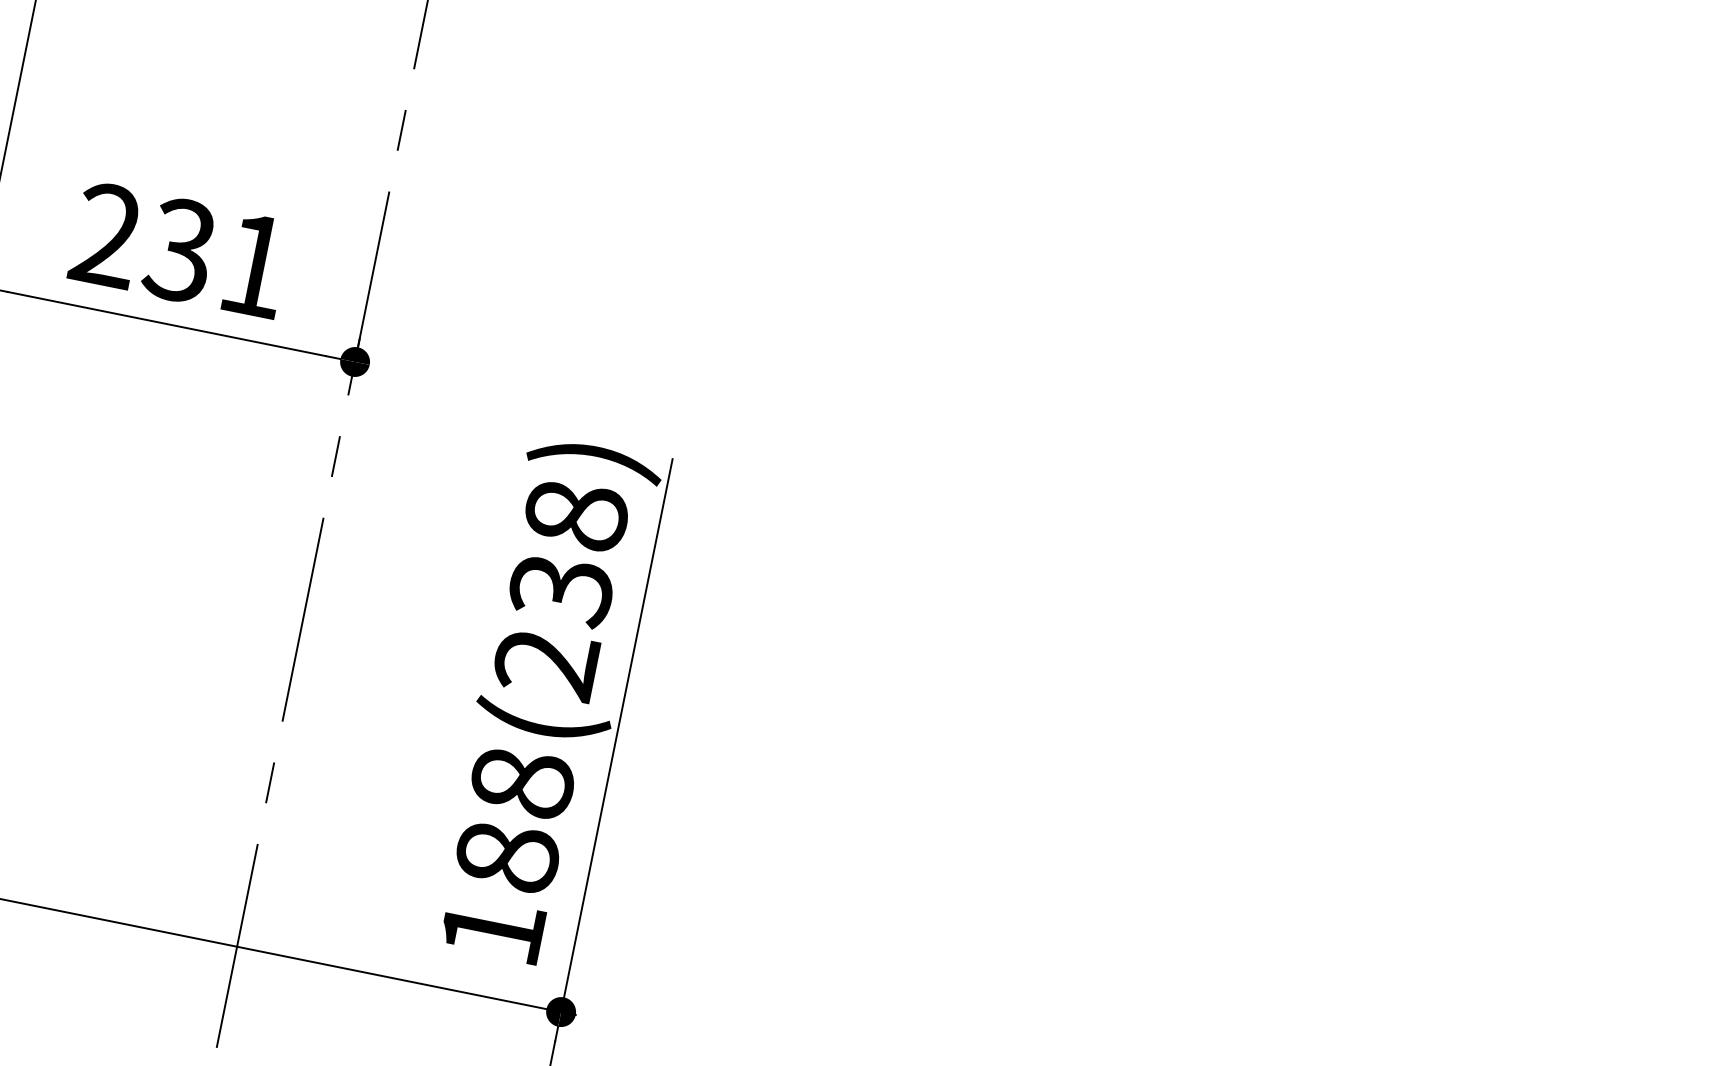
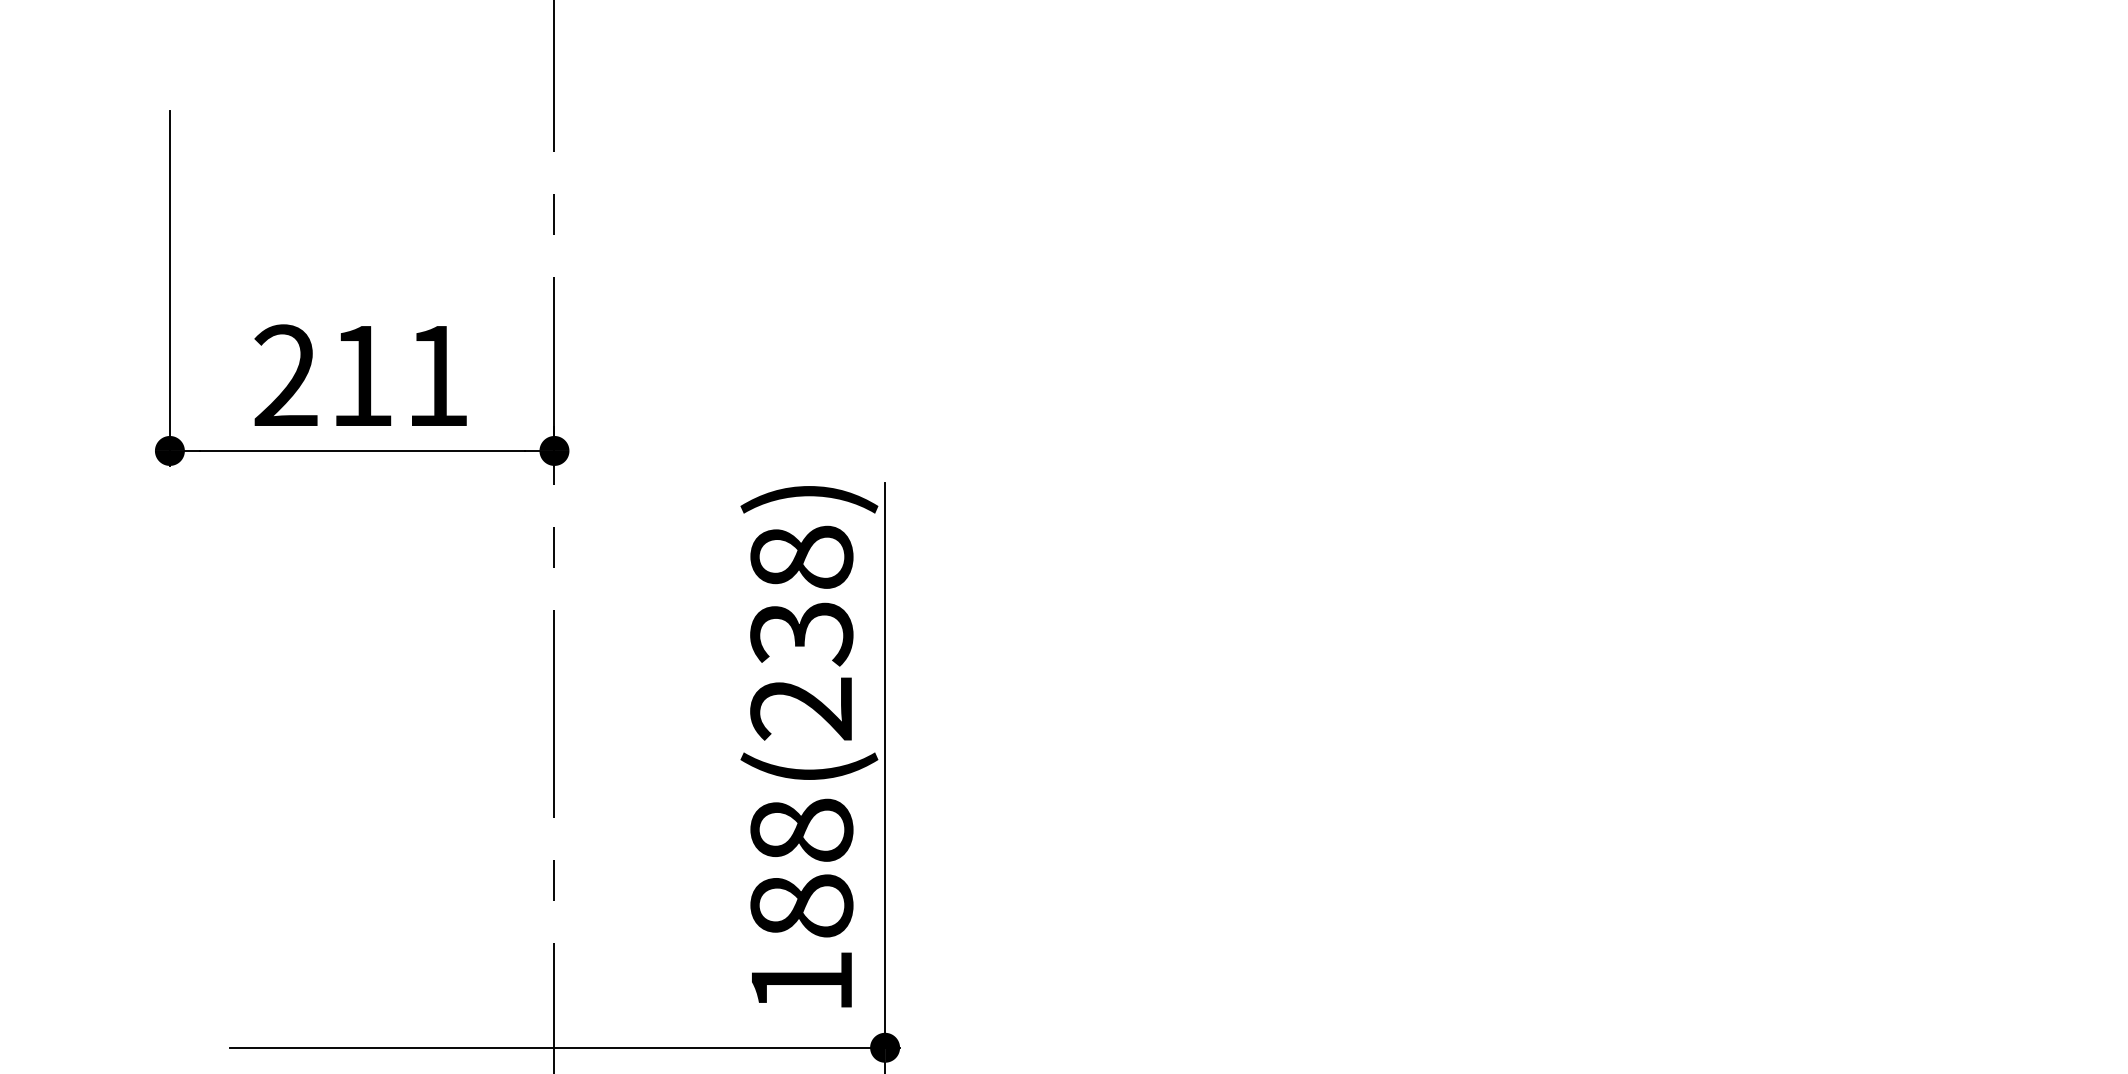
text: (179, 249) -> (360, 375), 231 -> 211

